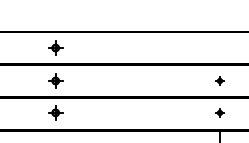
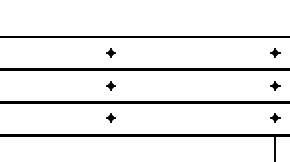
part: (55, 47) -> (110, 52), size x0.62
part: (220, 47) -> (275, 52), added
part: (55, 80) -> (110, 85), size x0.62
part: (55, 112) -> (110, 117), size x0.62

